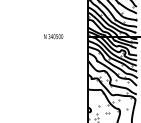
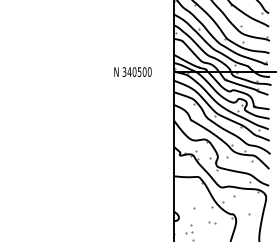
text: (53, 36) -> (132, 71), moved

